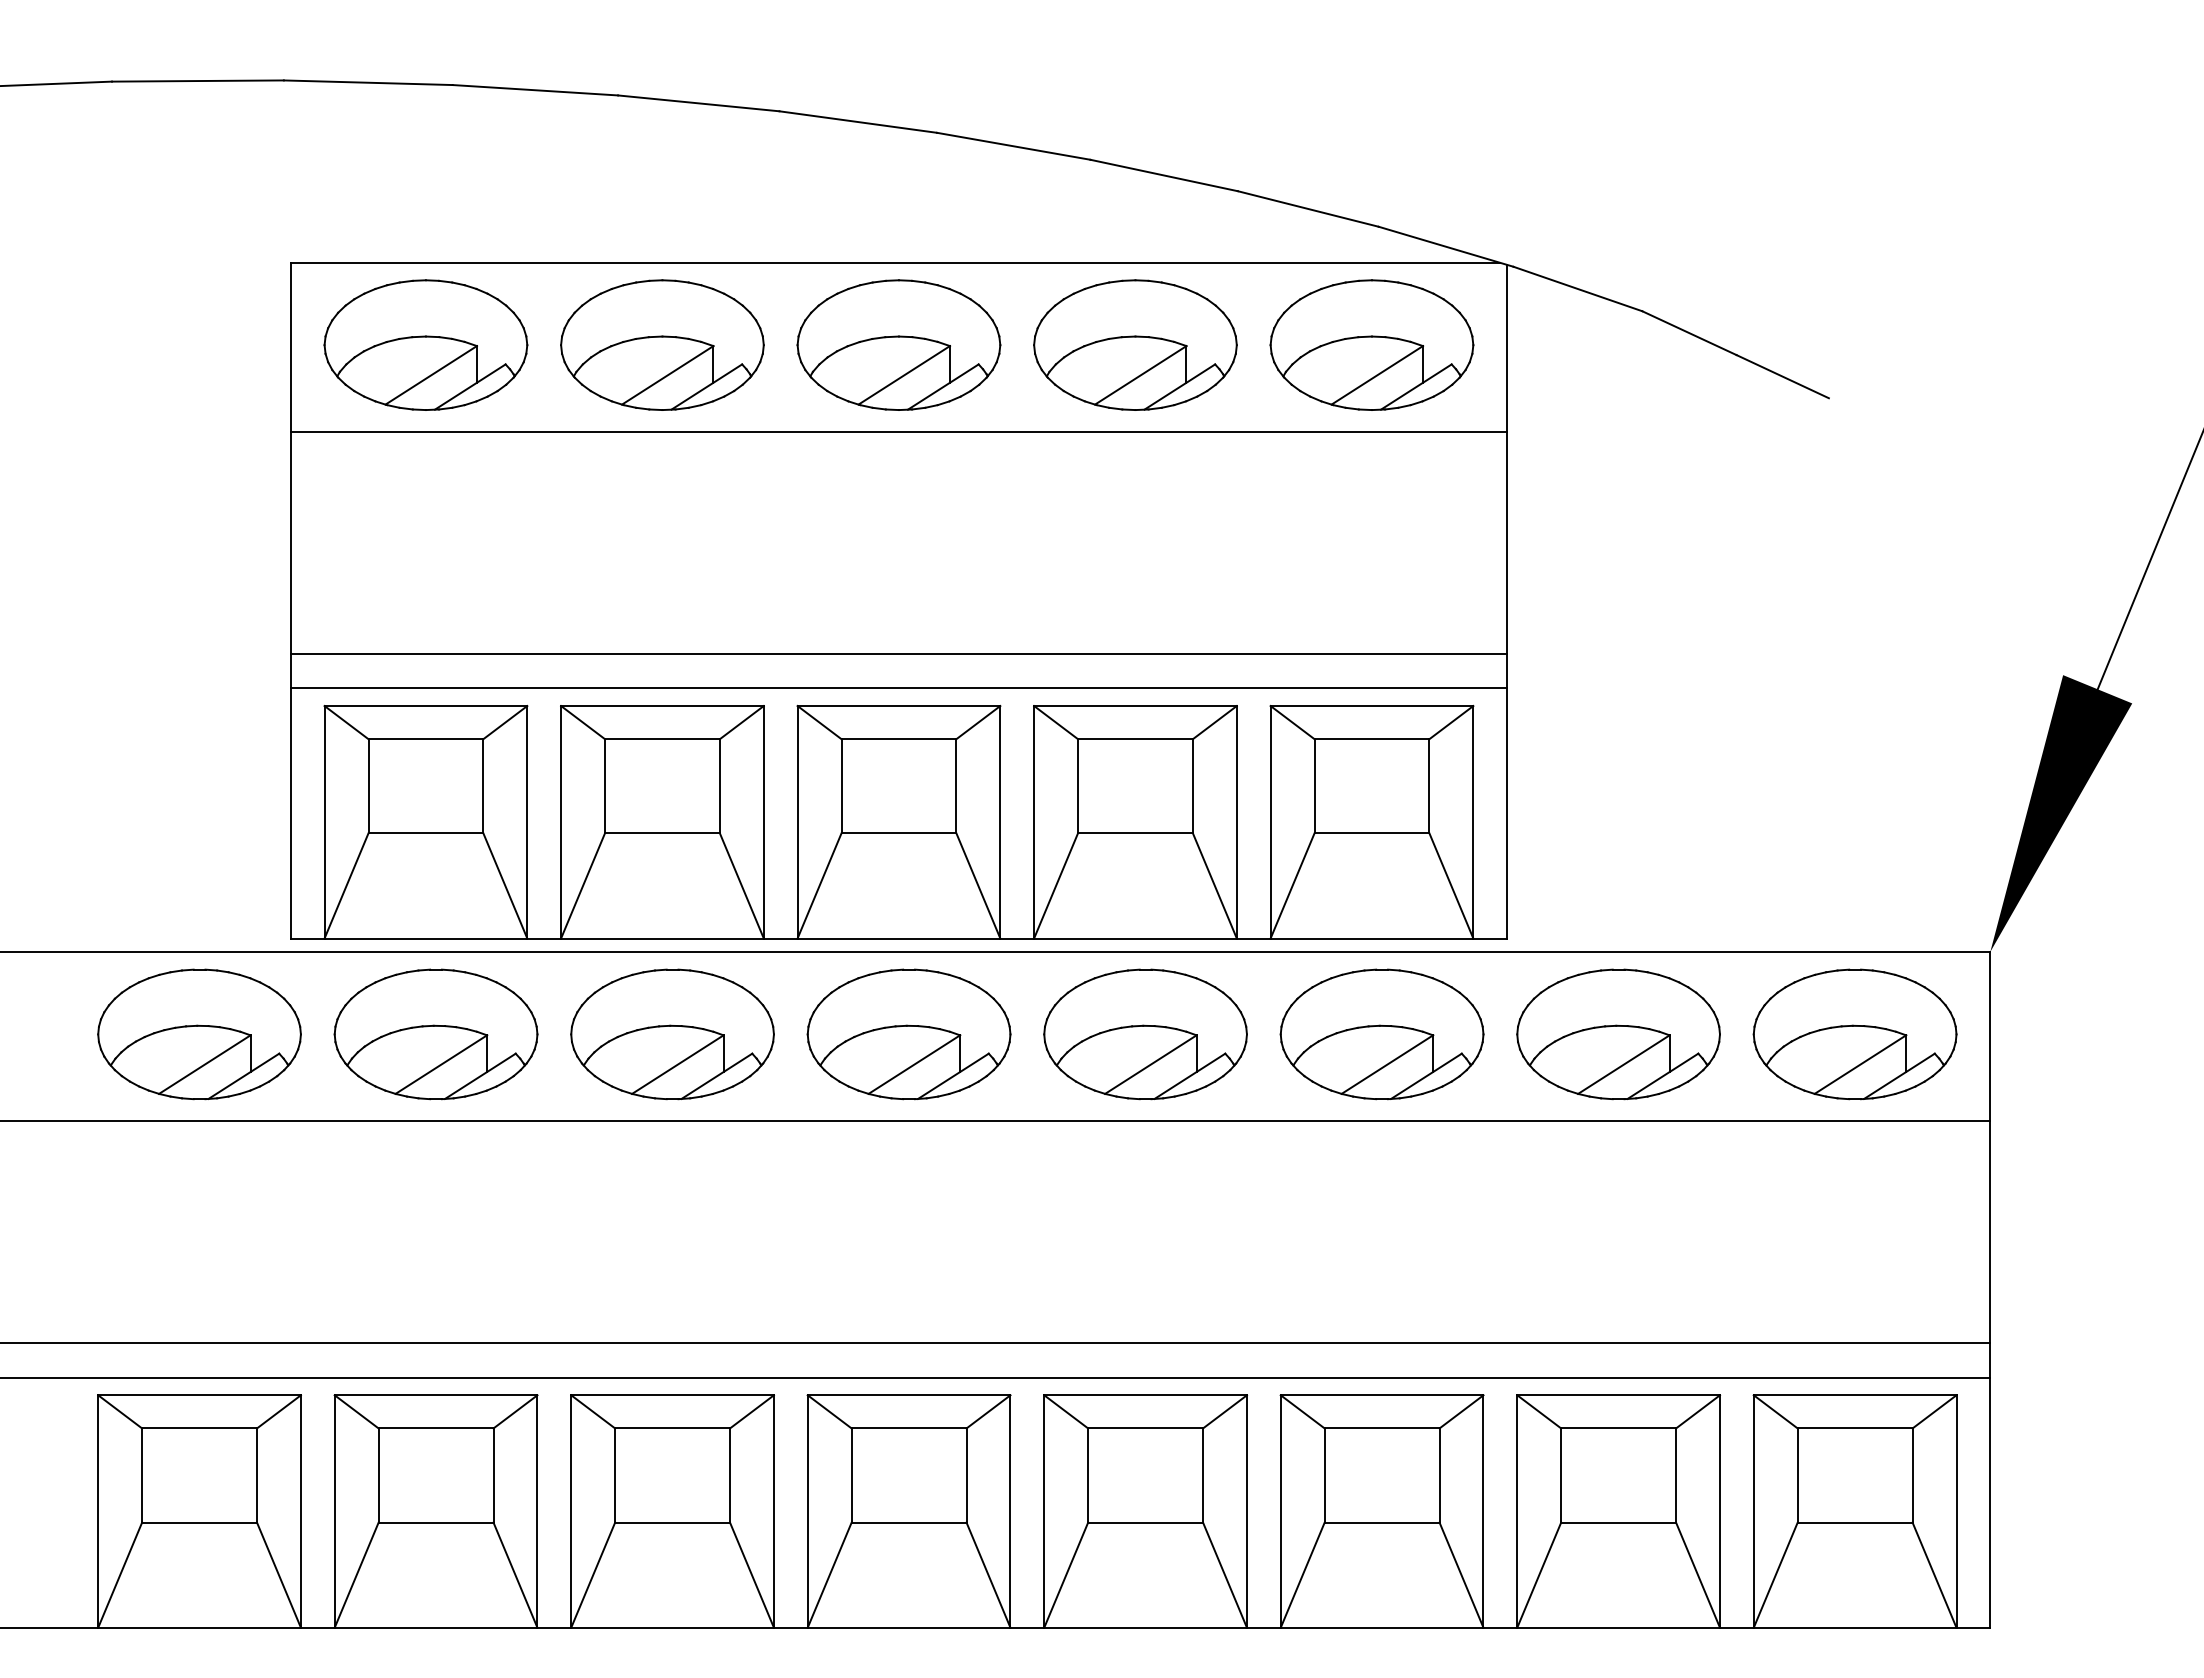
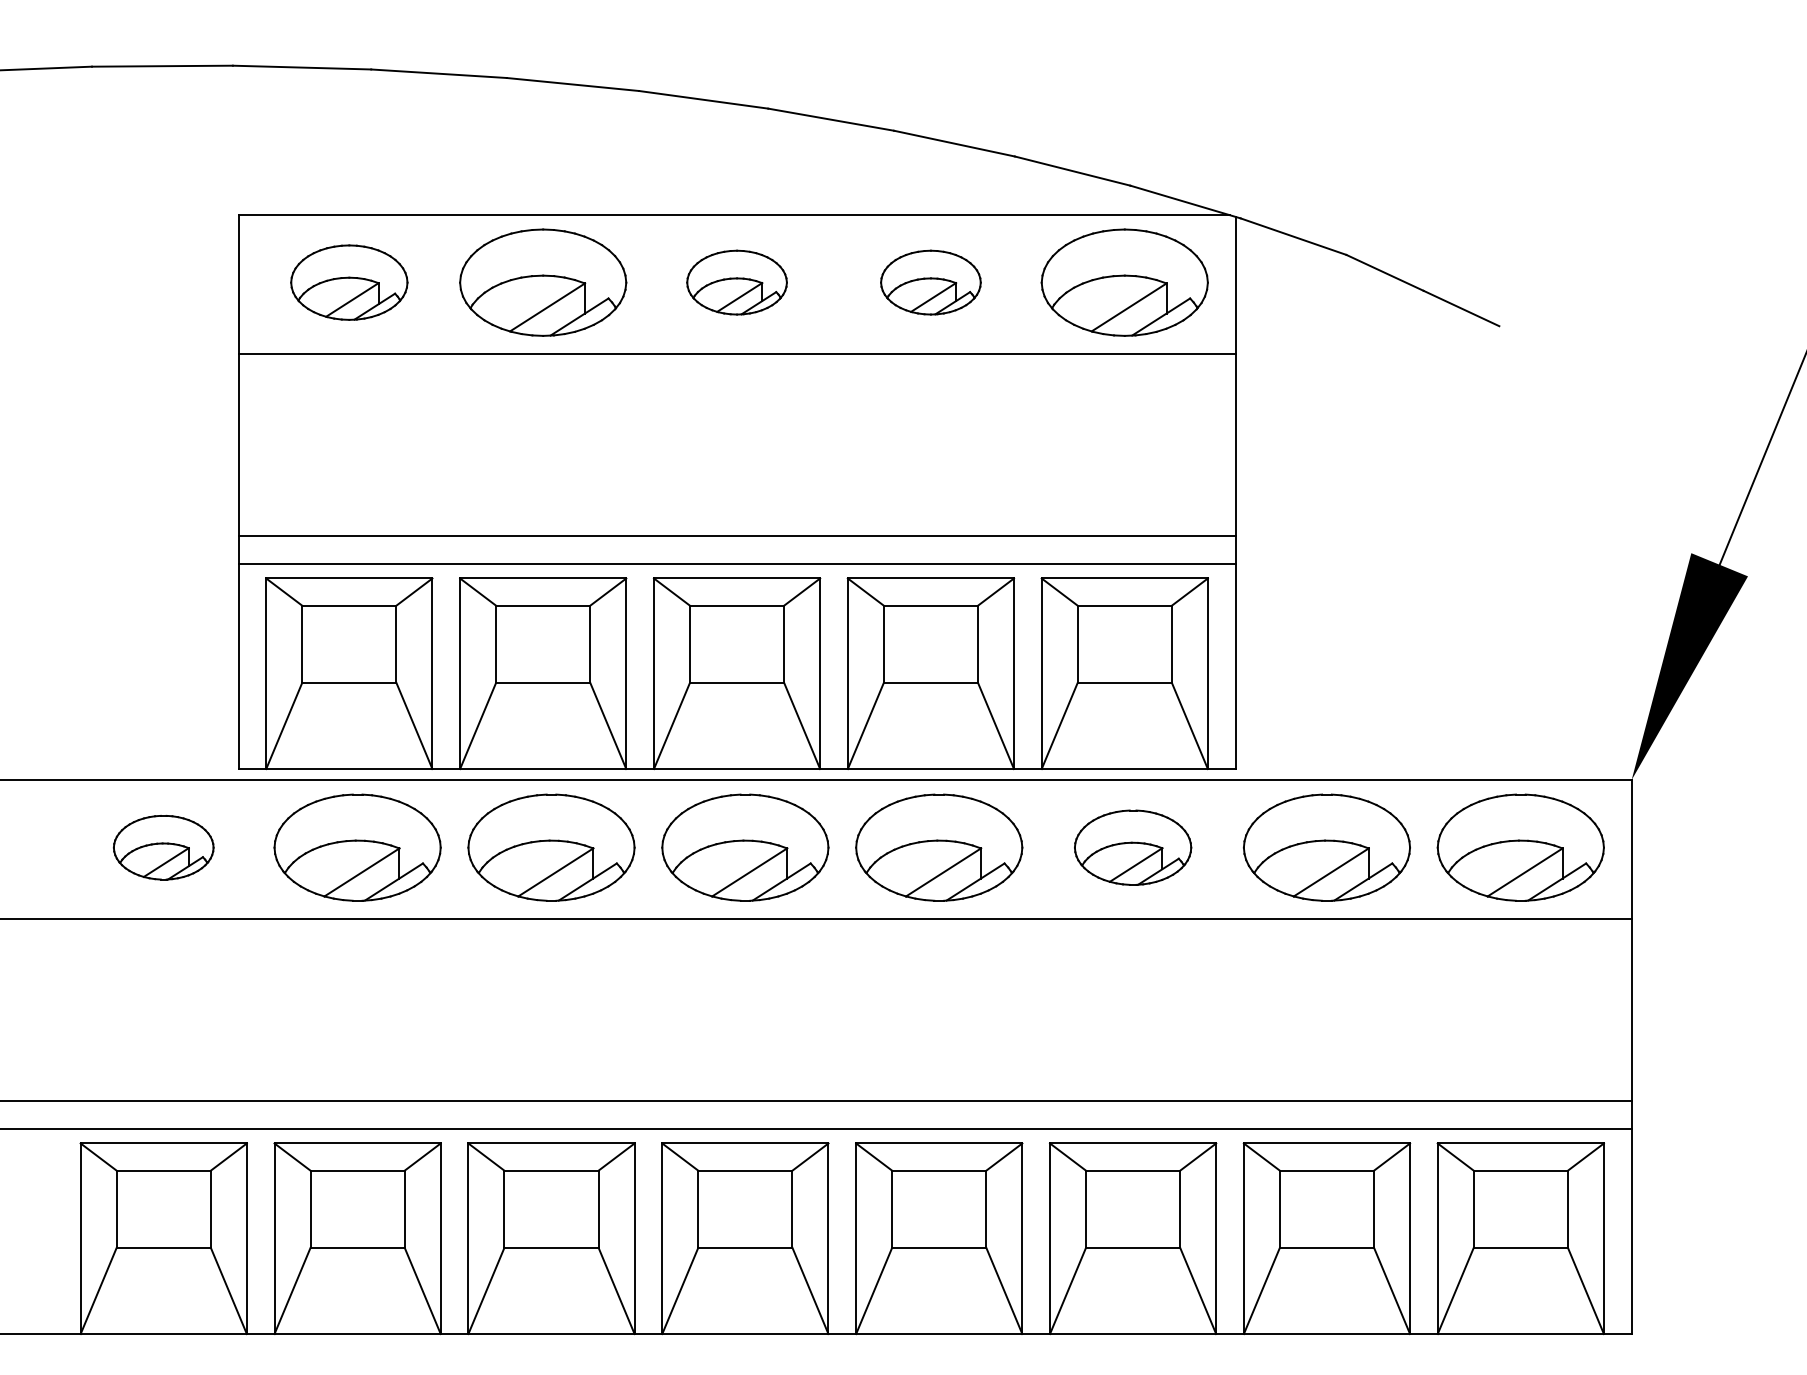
part: (425, 344) -> (348, 282), size x0.7
part: (898, 344) -> (736, 282), size x0.6
part: (1135, 344) -> (930, 282), size x0.6
part: (199, 1034) -> (163, 847), size x0.6
part: (1381, 1034) -> (1132, 847), size x0.7

